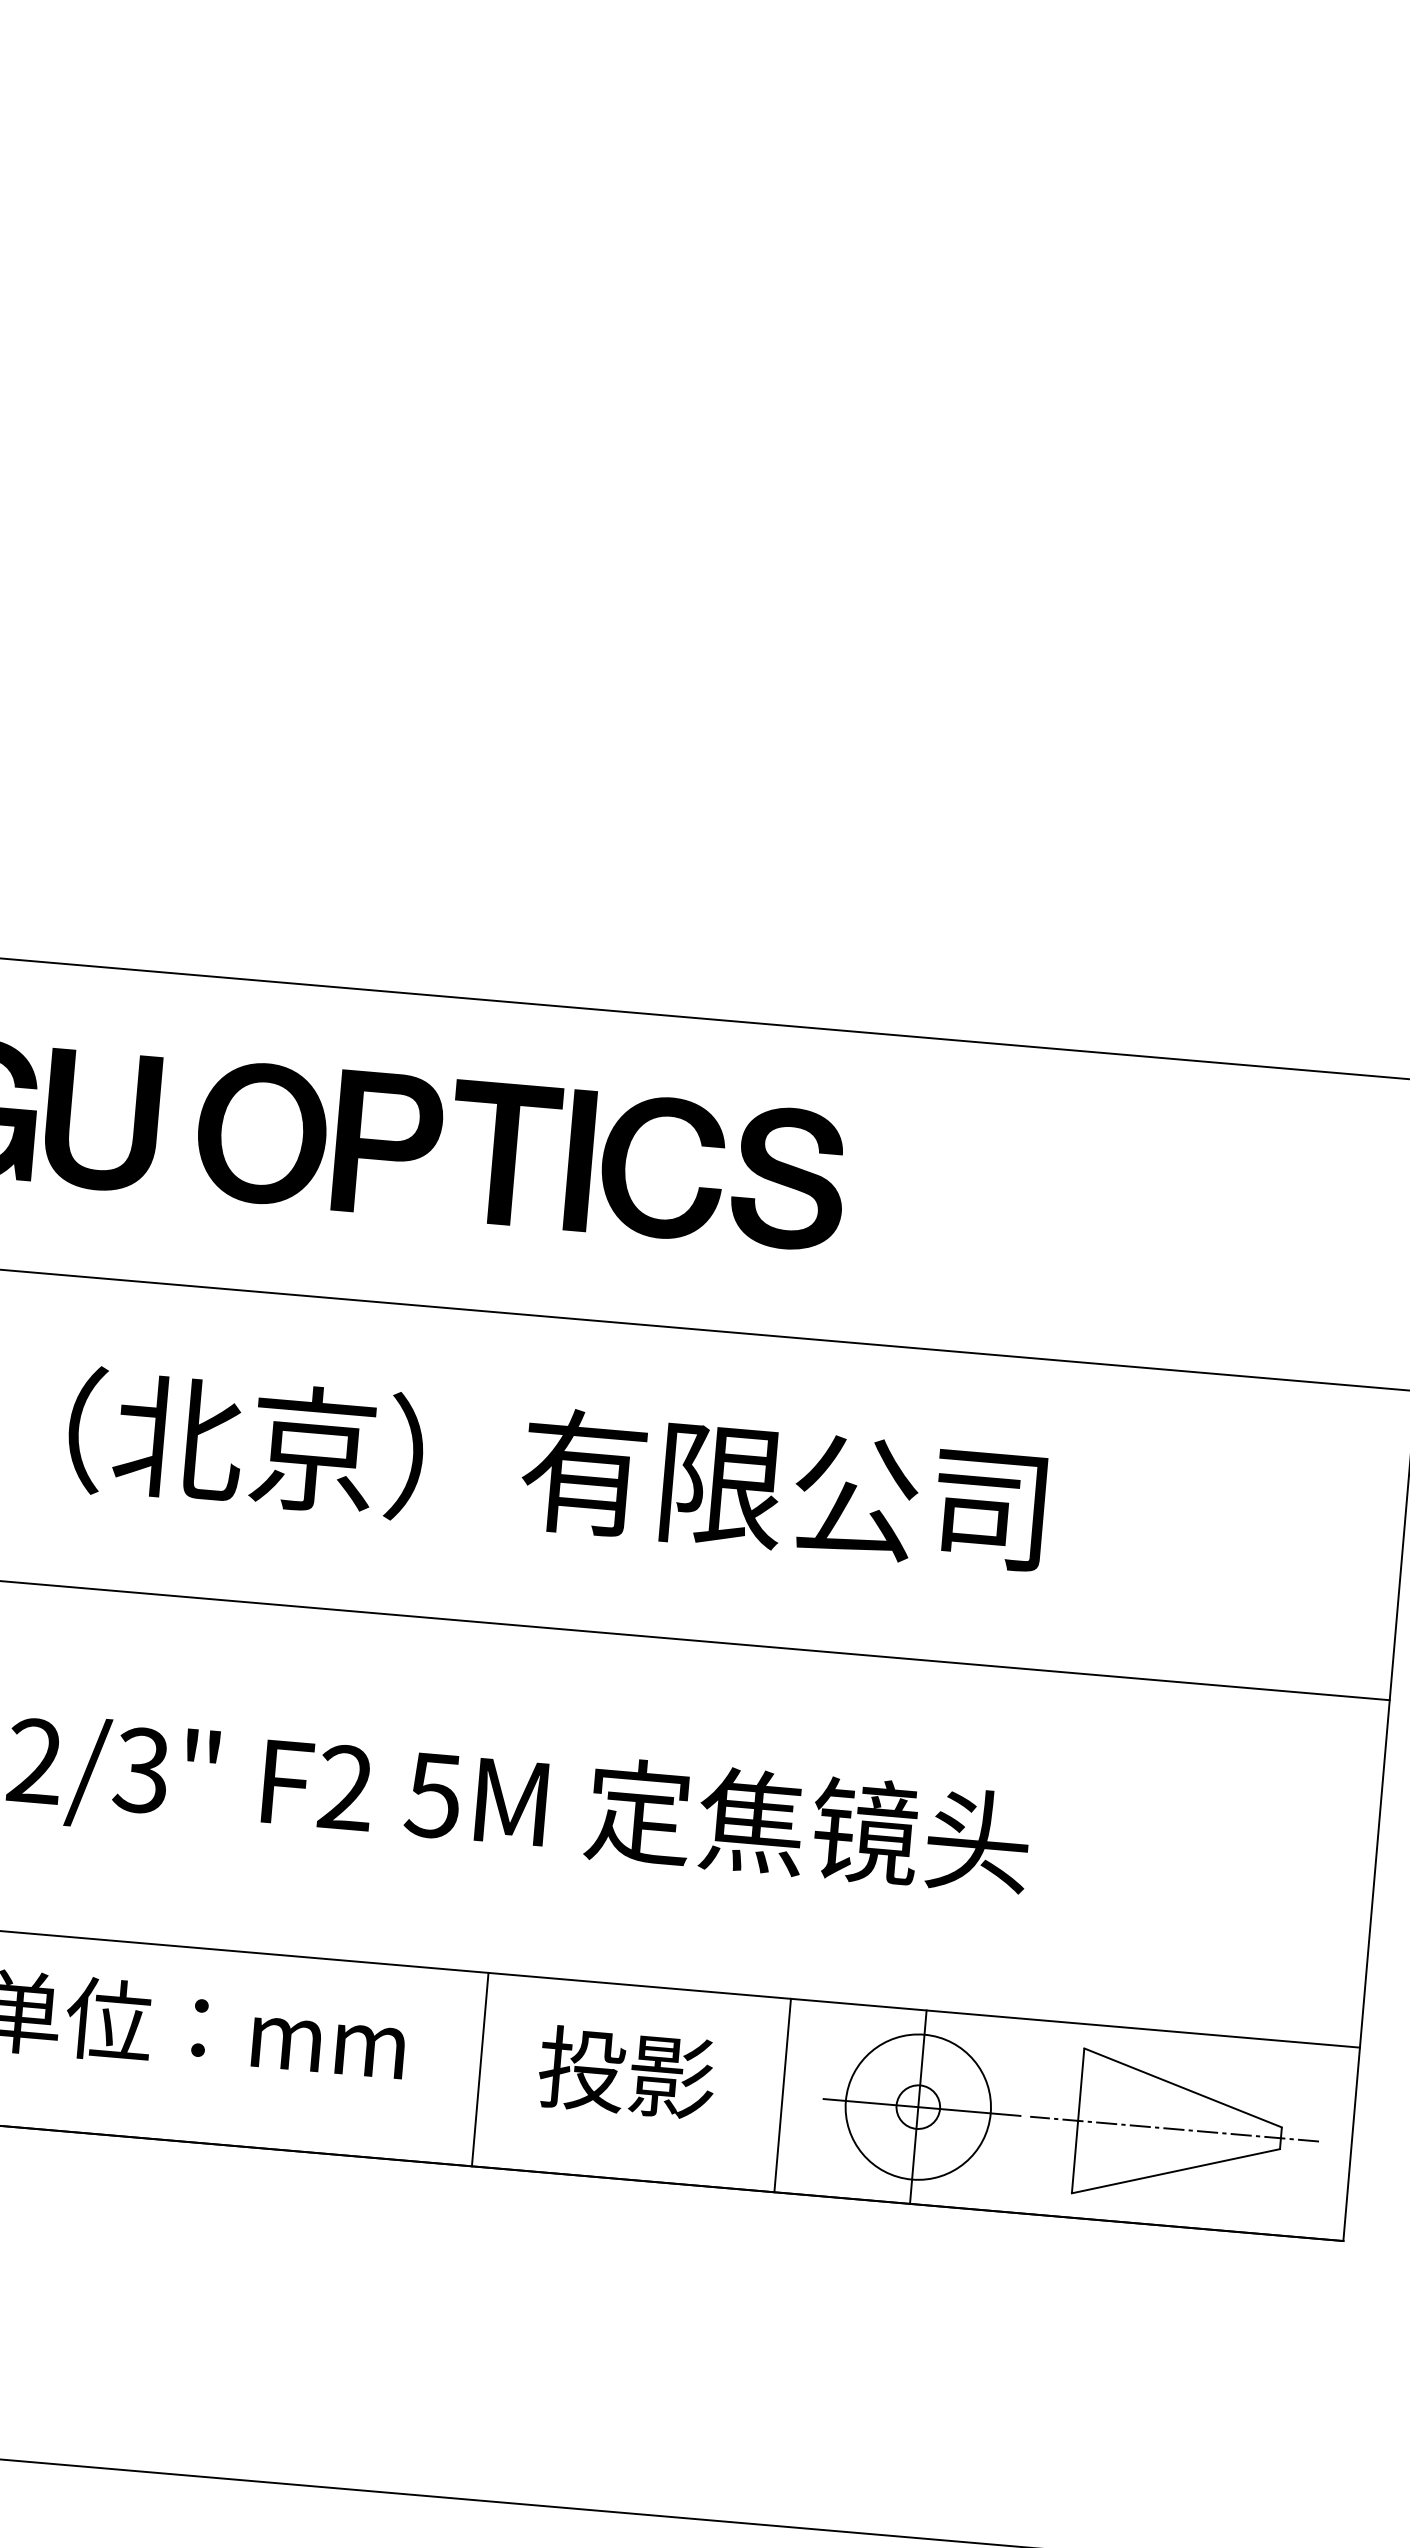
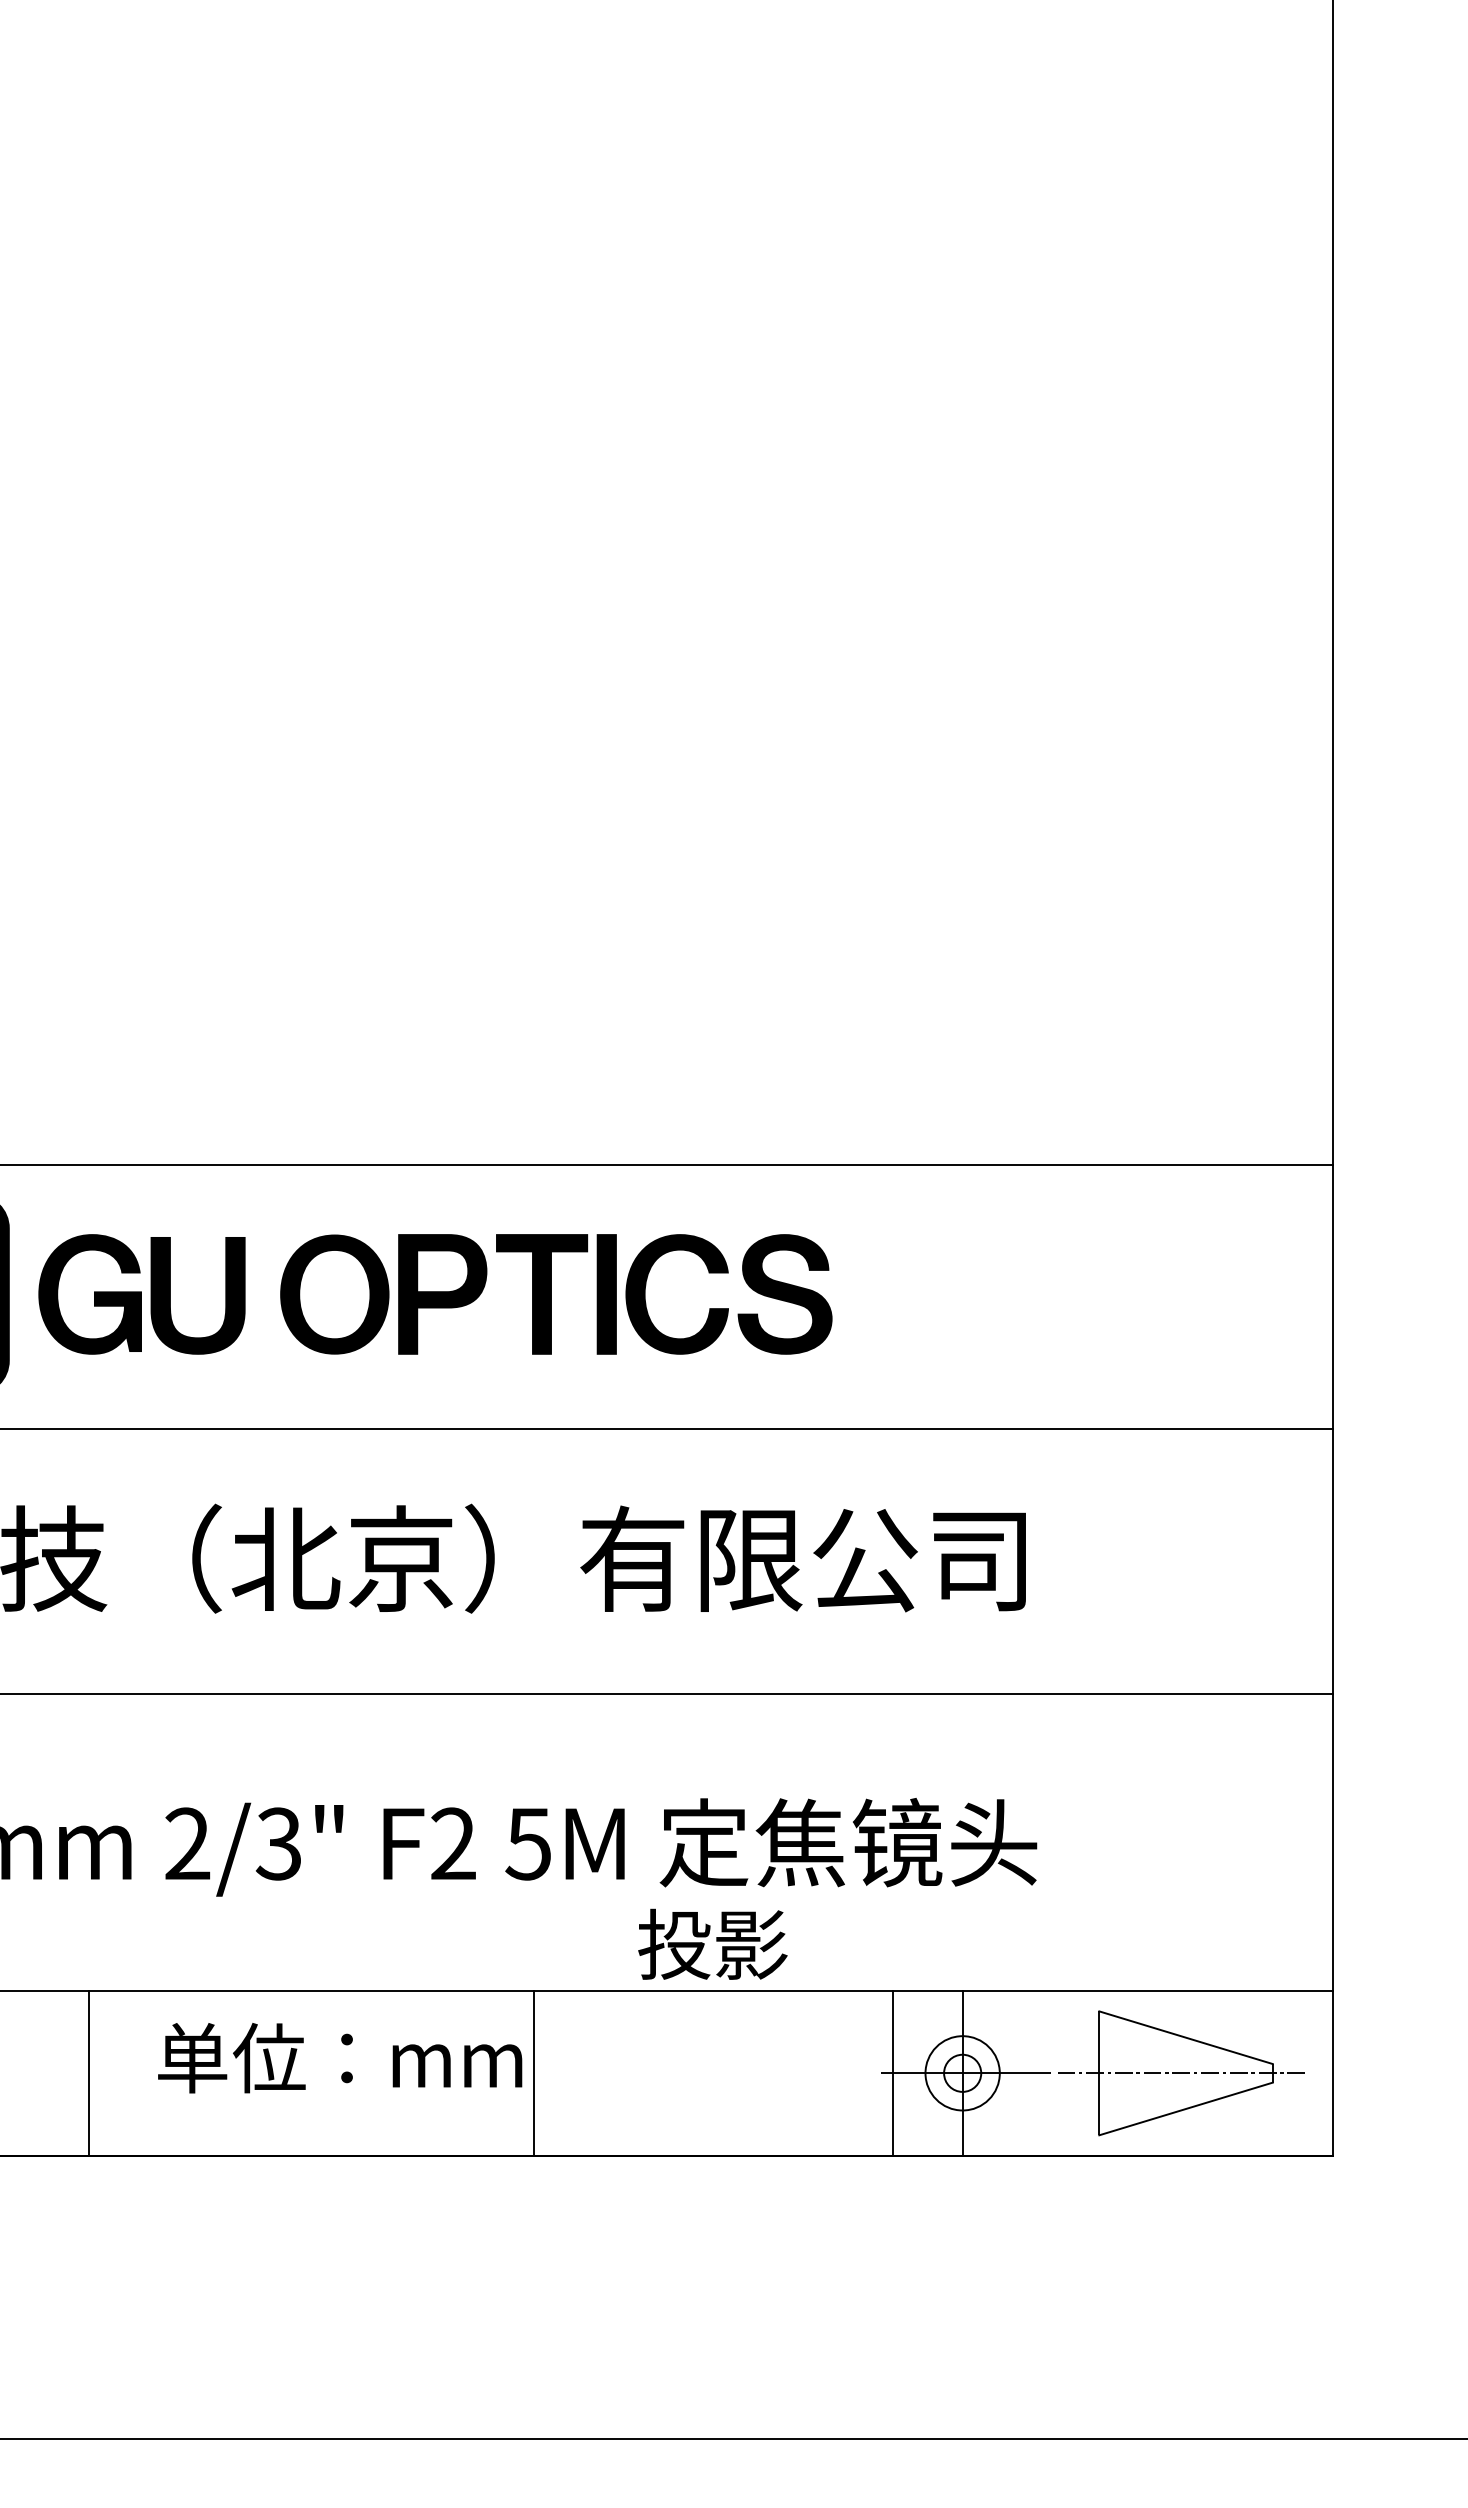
line: (480, 2069) -> (534, 2073), moved
text: (626, 2071) -> (712, 1943), moved
line: (782, 2095) -> (892, 2073), moved
circle: (918, 2107) -> (962, 2073), size x0.6

